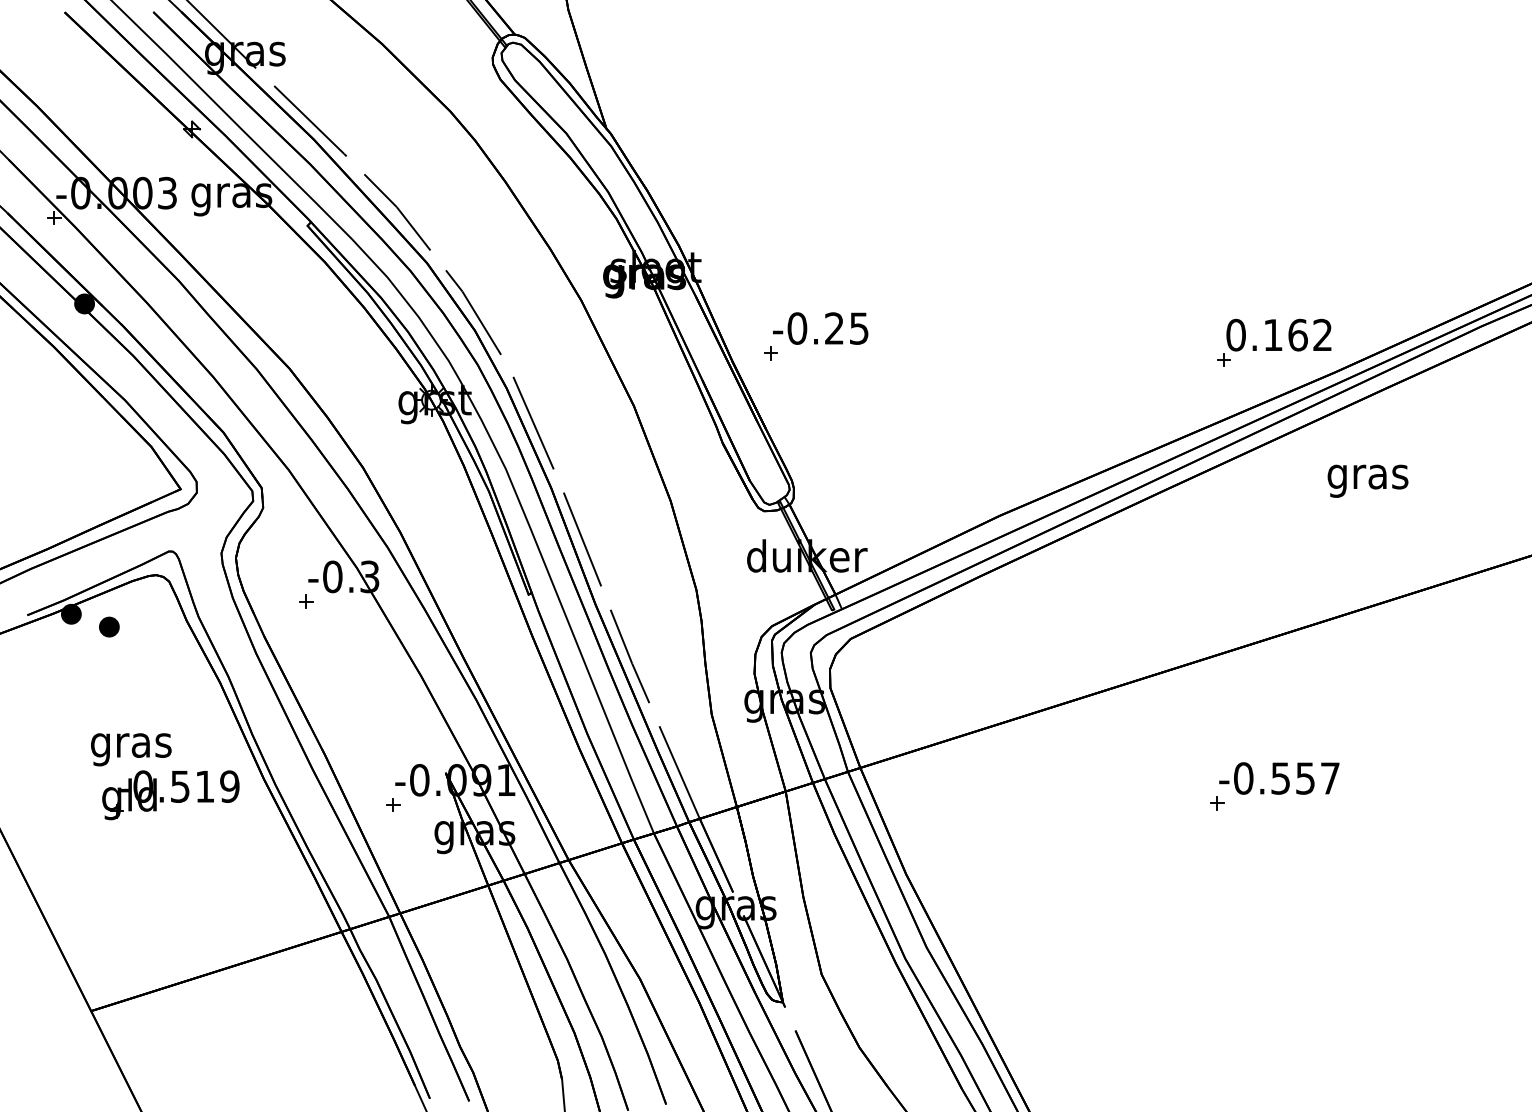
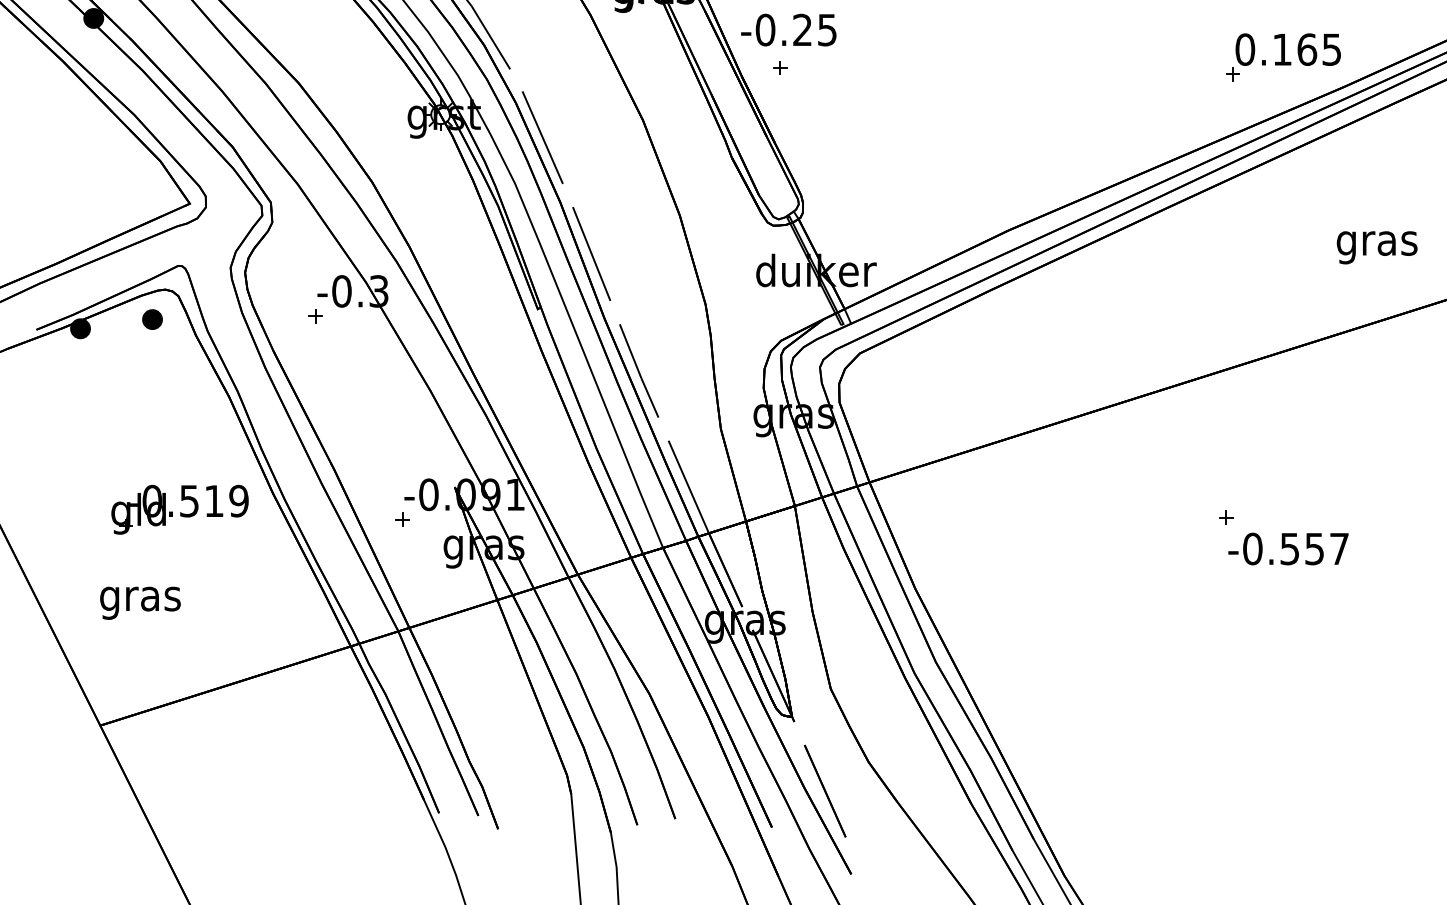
text: (820, 328) -> (788, 30), moved
text: (1322, 334) -> (1331, 49), 0.162 -> 0.165
text: (1367, 480) -> (1376, 247), moved
part: (109, 626) -> (152, 319), moved
text: (131, 749) -> (140, 603), moved
text: (1279, 778) -> (1288, 549), moved

